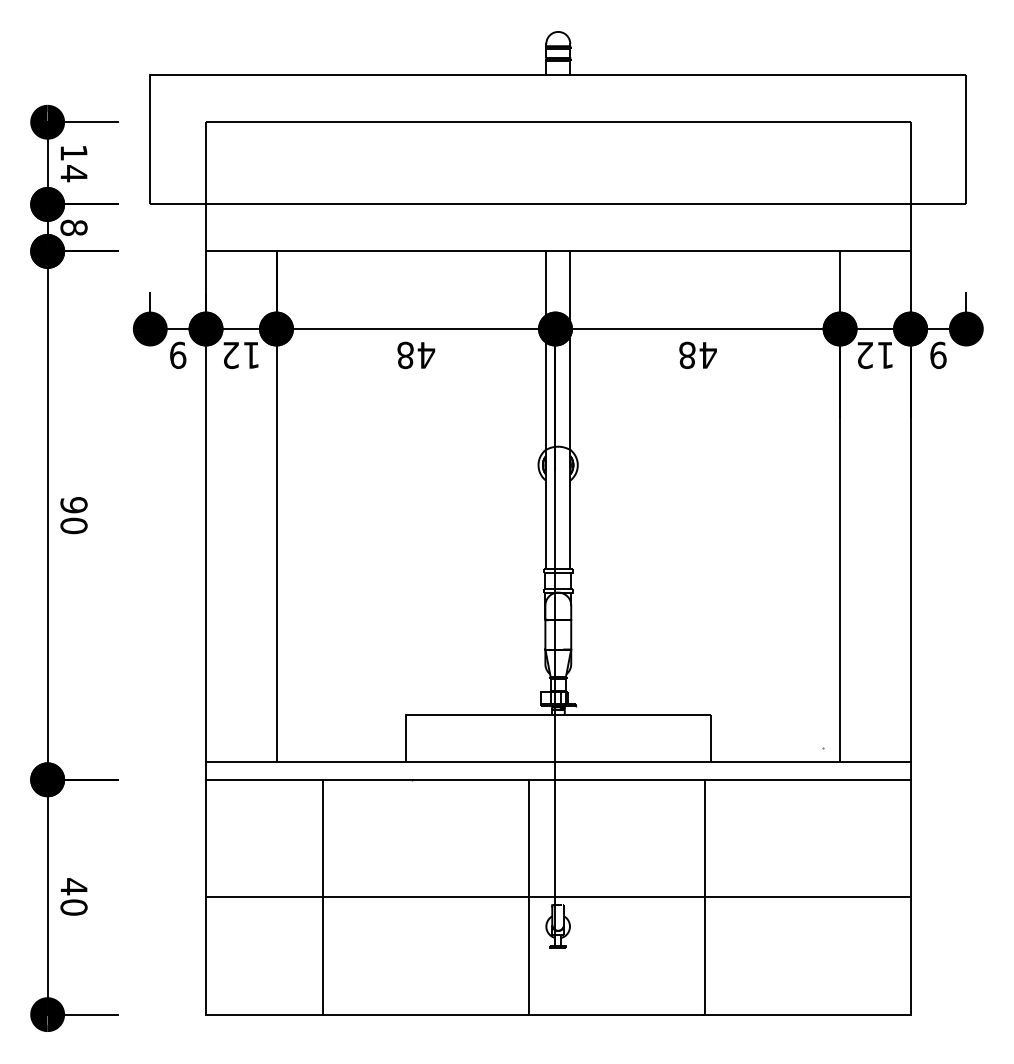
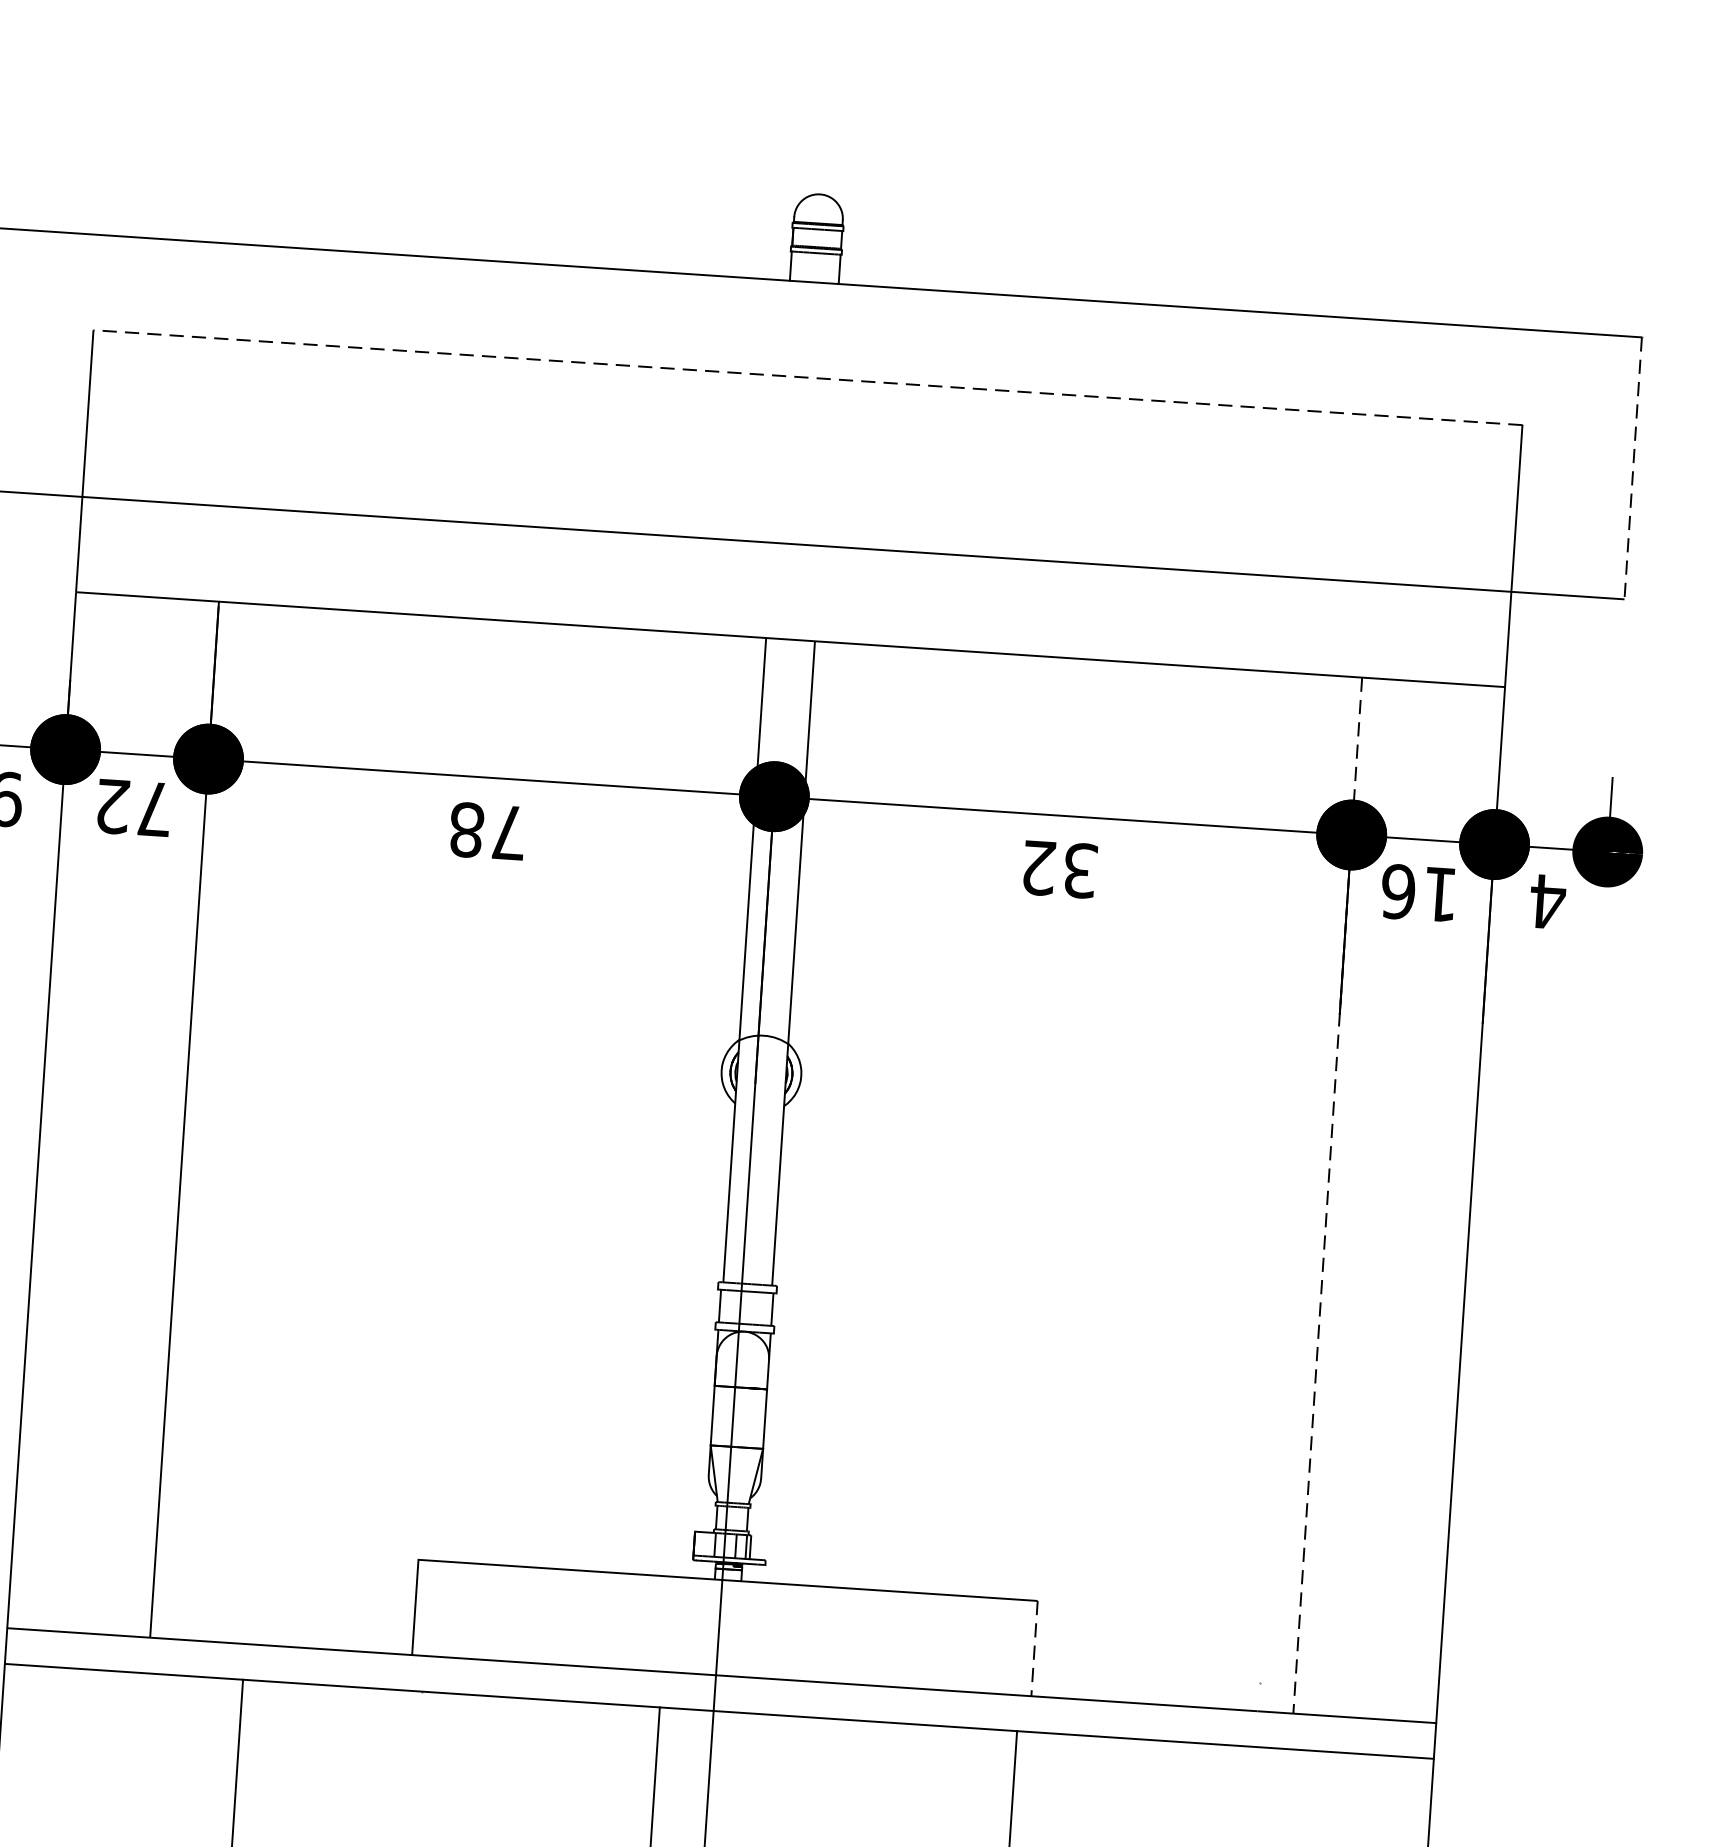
line: (558, 122) -> (808, 378), solid -> dashed
line: (966, 139) -> (1633, 467), solid -> dashed
text: (251, 355) -> (154, 809), 12 -> 72
text: (426, 355) -> (509, 832), 48 -> 78
text: (697, 355) -> (1058, 869), 48 -> 32
text: (864, 355) -> (1397, 891), 12 -> 16
text: (938, 355) -> (1547, 901), 9 -> 4
line: (840, 507) -> (1328, 1197), solid -> dashed
line: (710, 739) -> (1033, 1650), solid -> dashed

